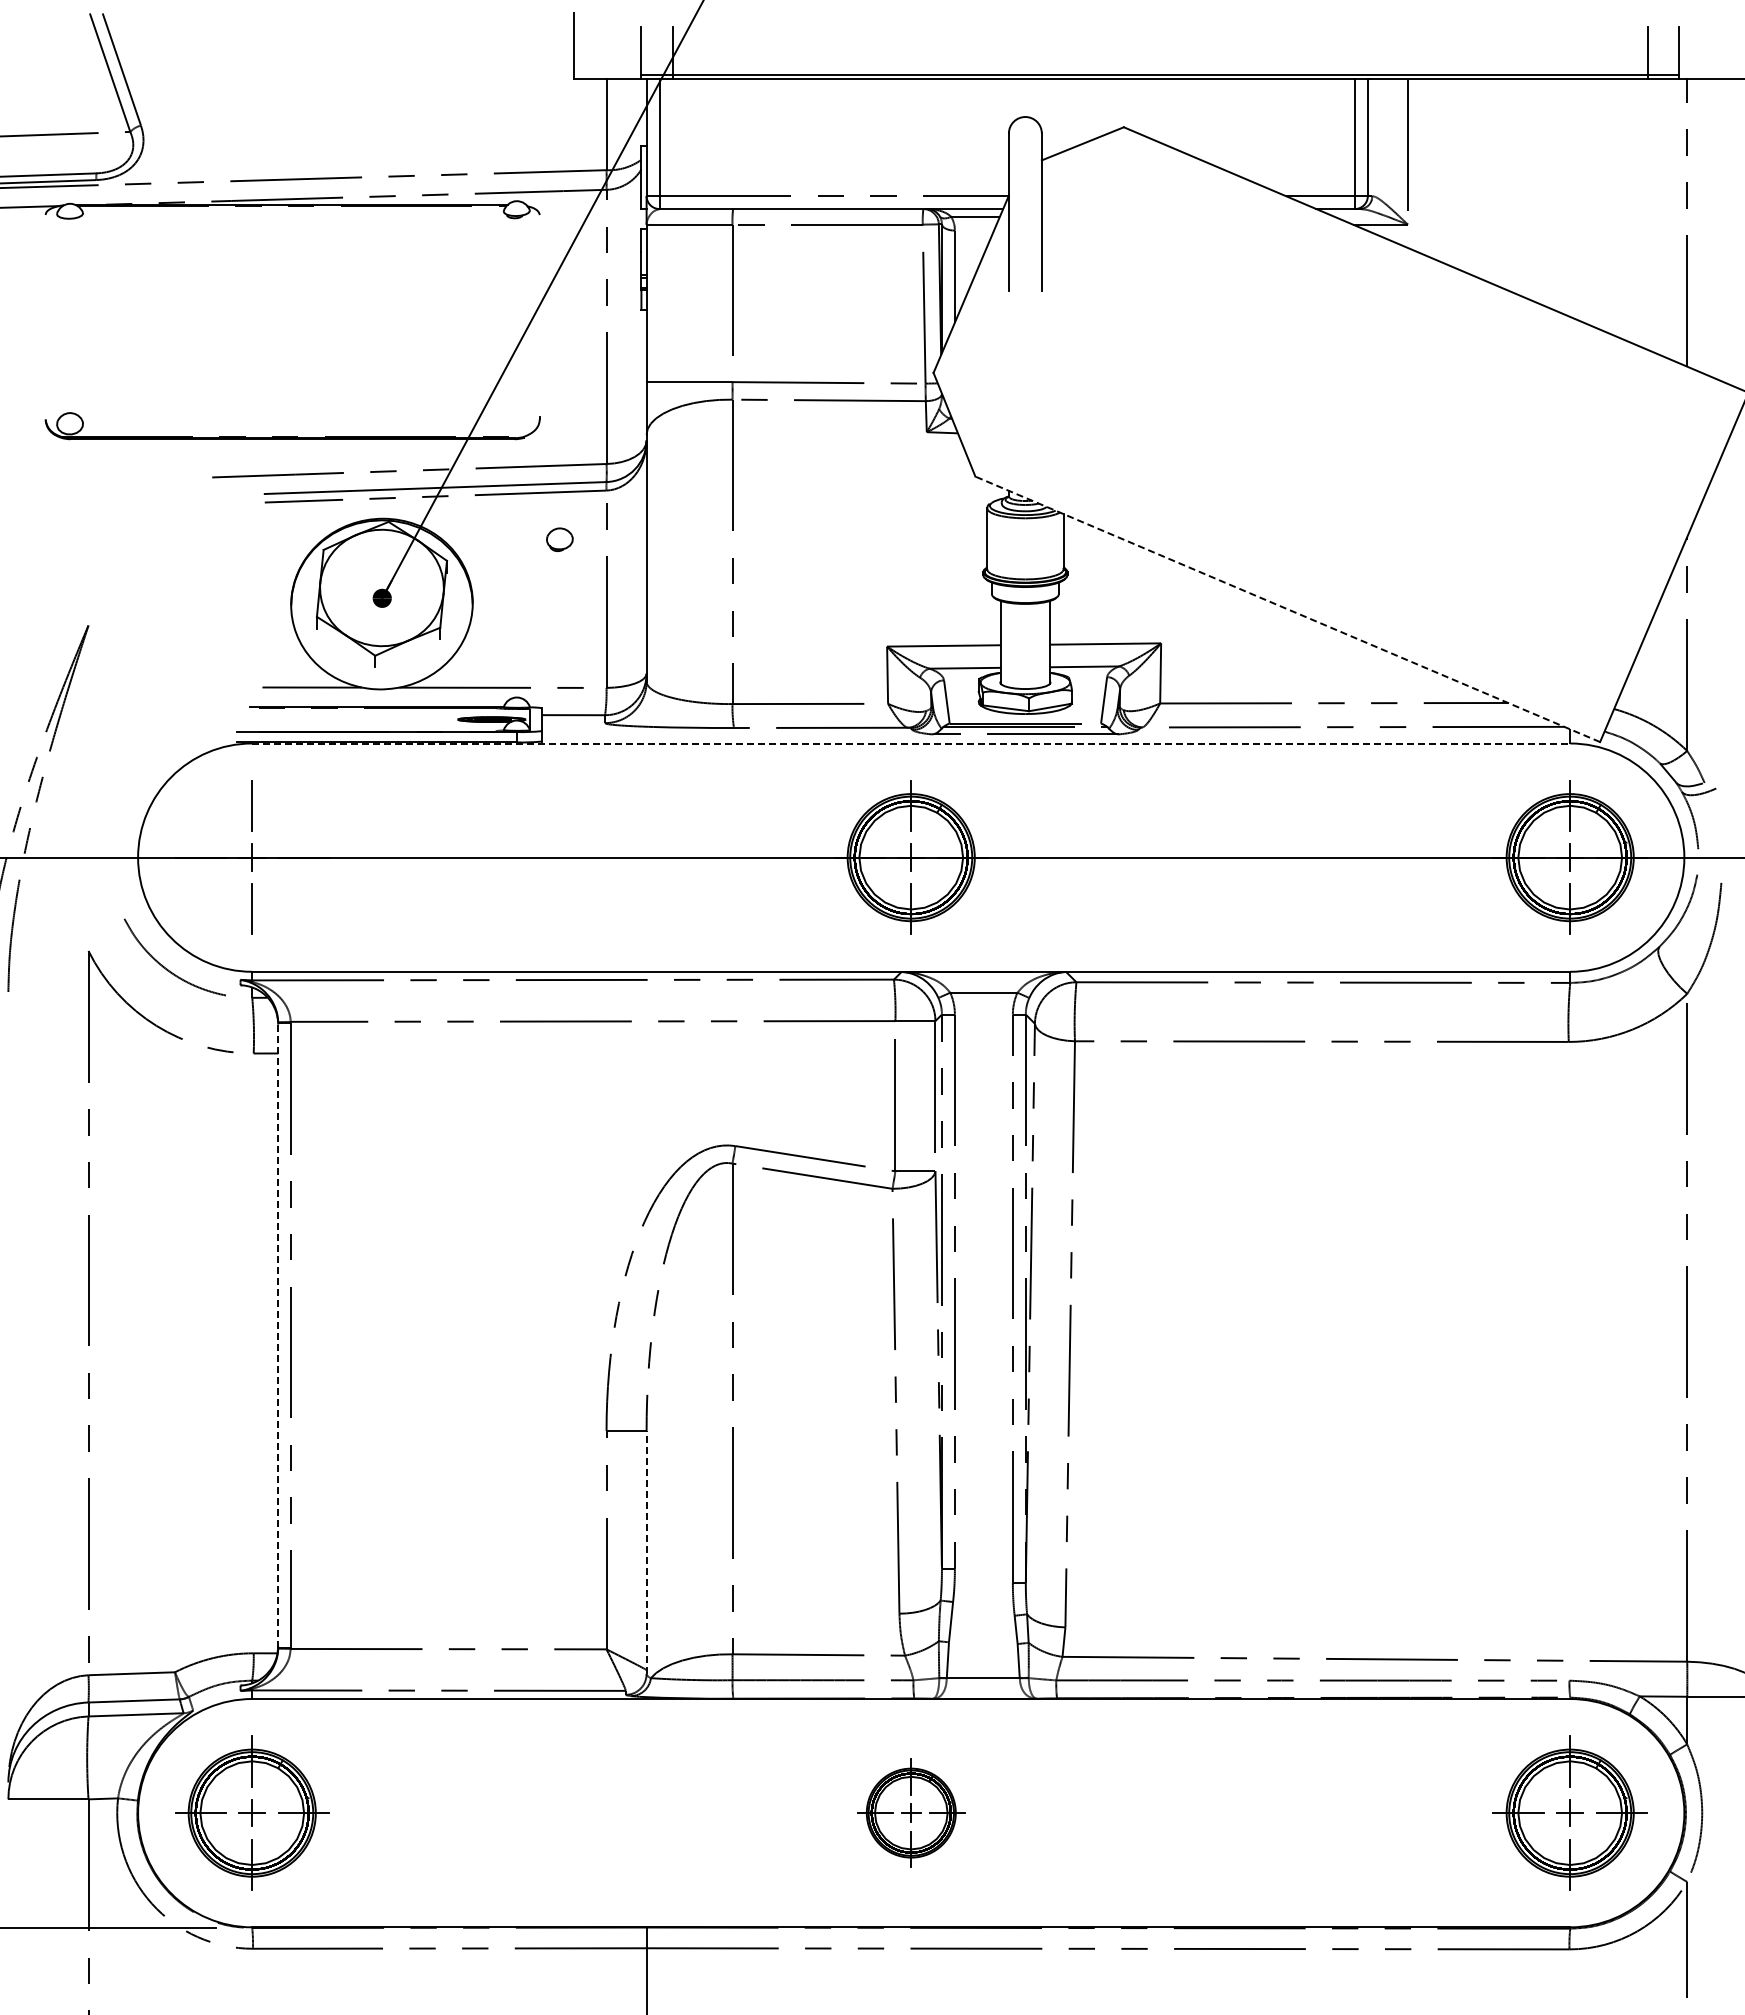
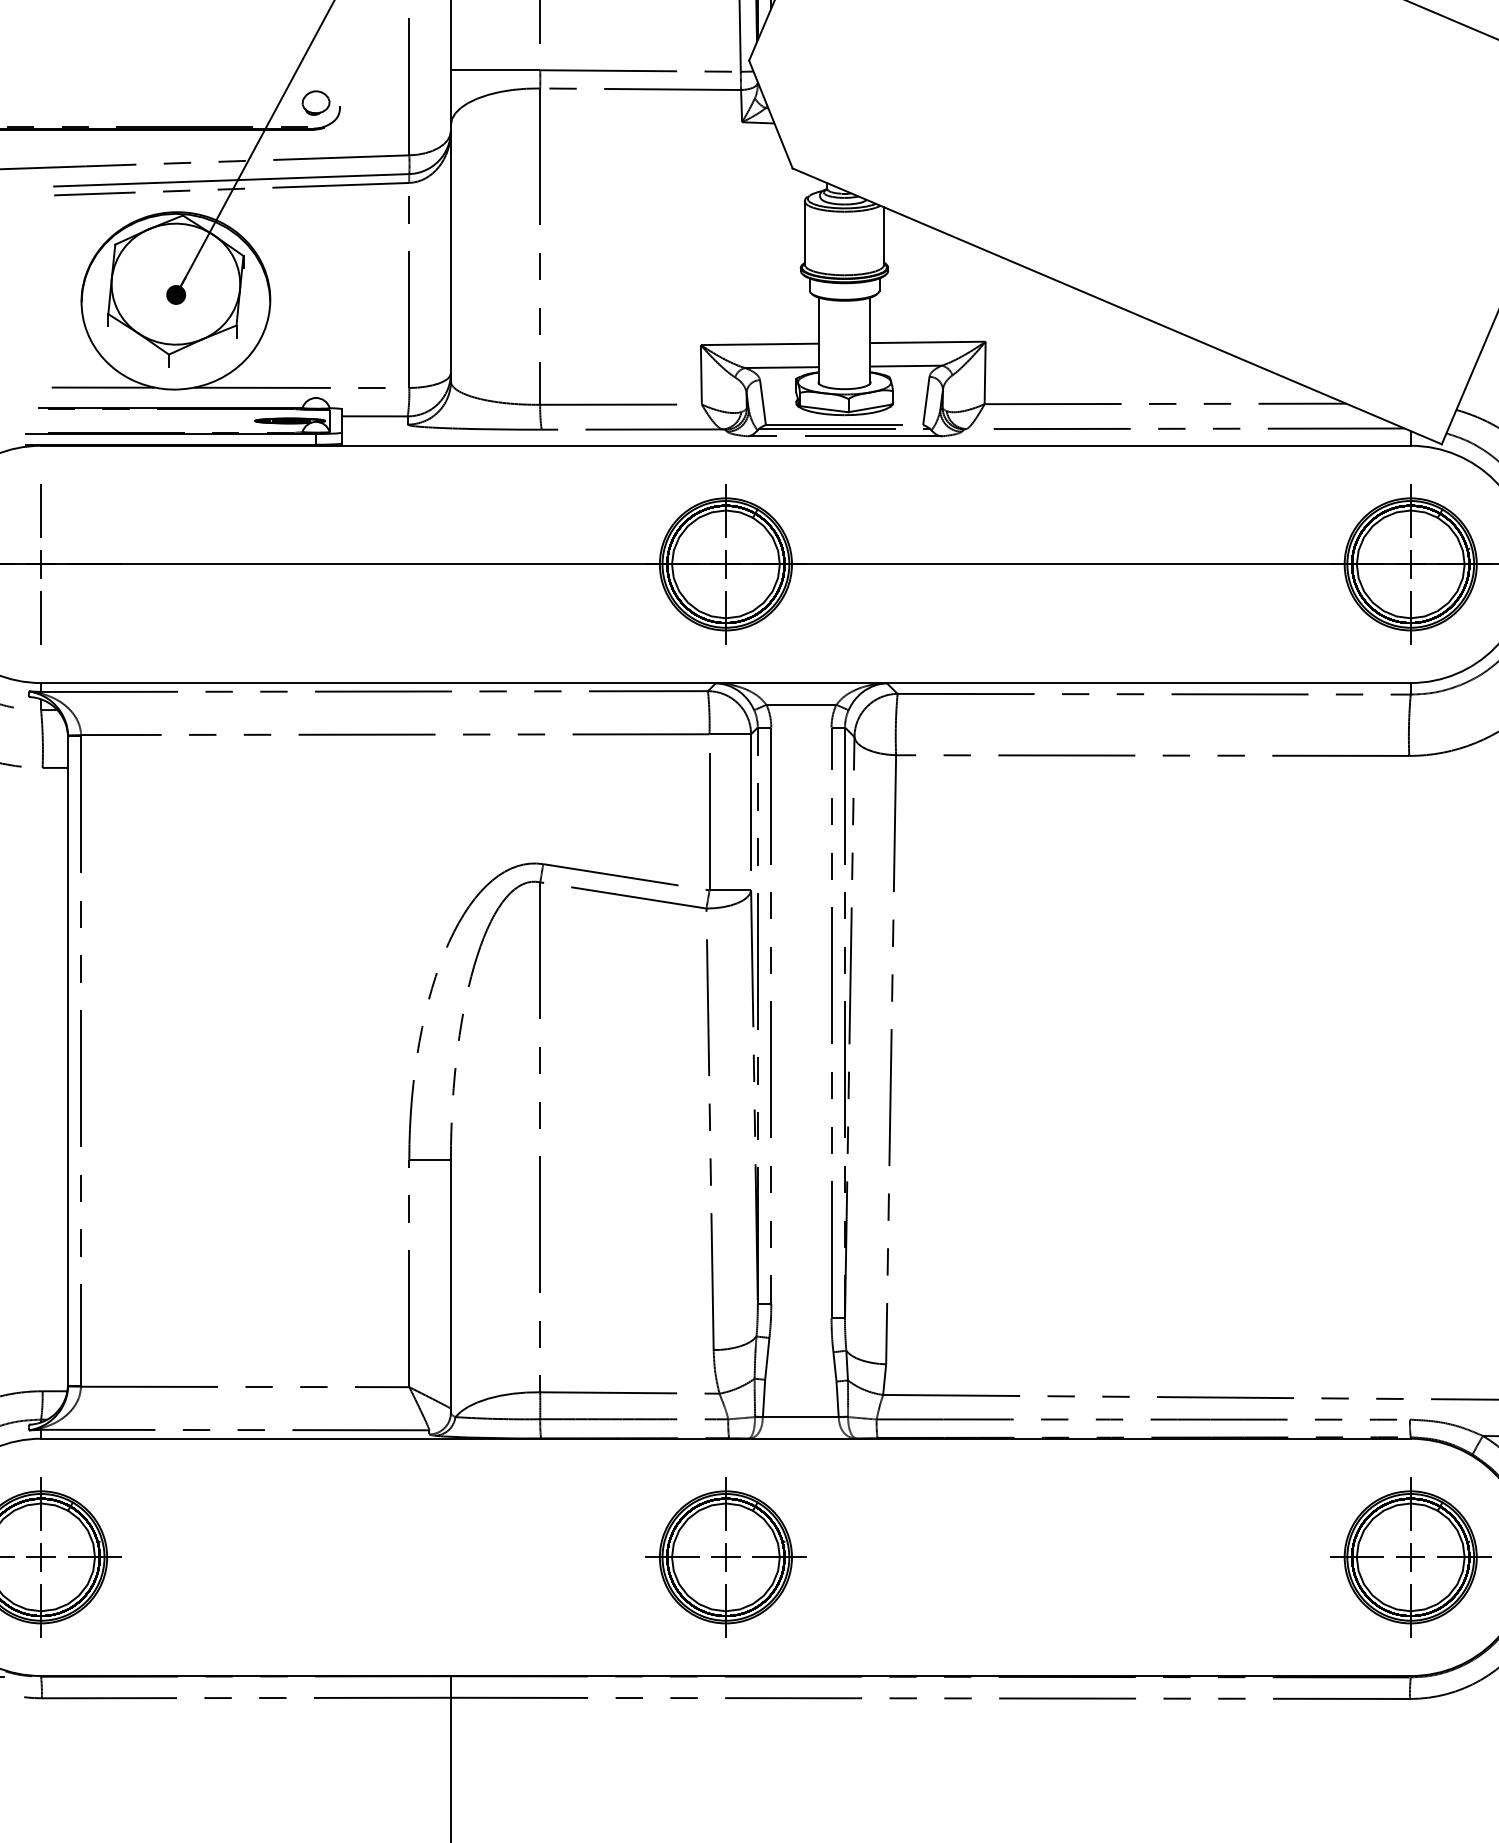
part: (559, 539) -> (315, 102), moved
line: (1287, 609) -> (1116, 306), dashed -> solid
line: (911, 743) -> (726, 445), dashed -> solid
line: (278, 1334) -> (68, 1059), dashed -> solid
line: (646, 1552) -> (450, 1286), dashed -> solid
part: (911, 1812) -> (726, 1556), size x1.43

